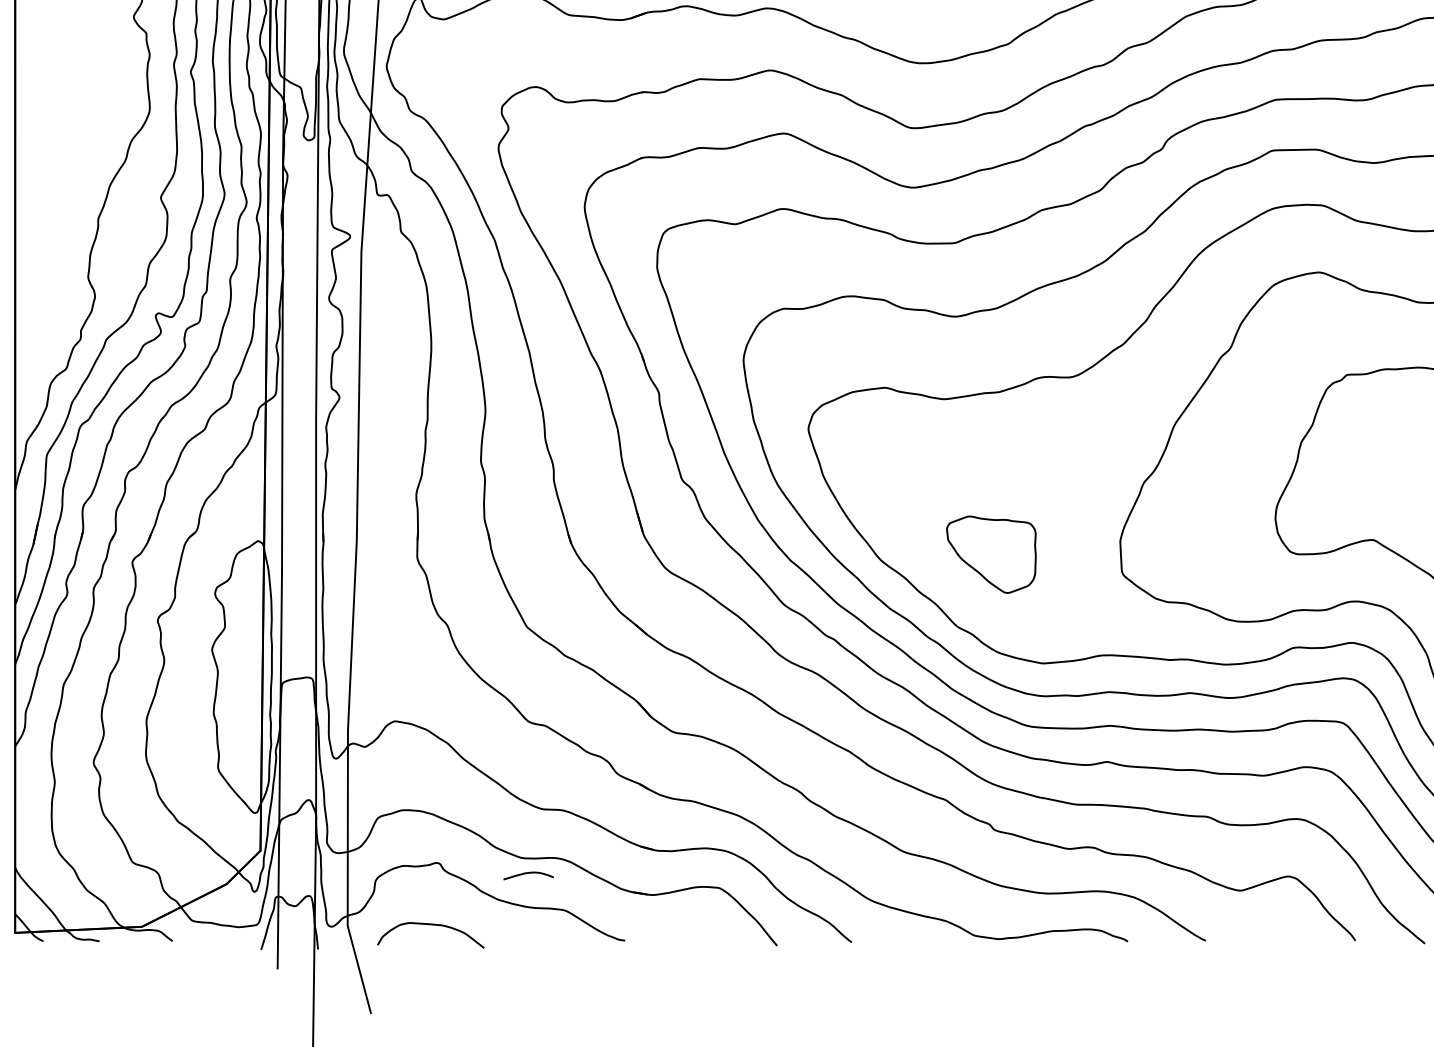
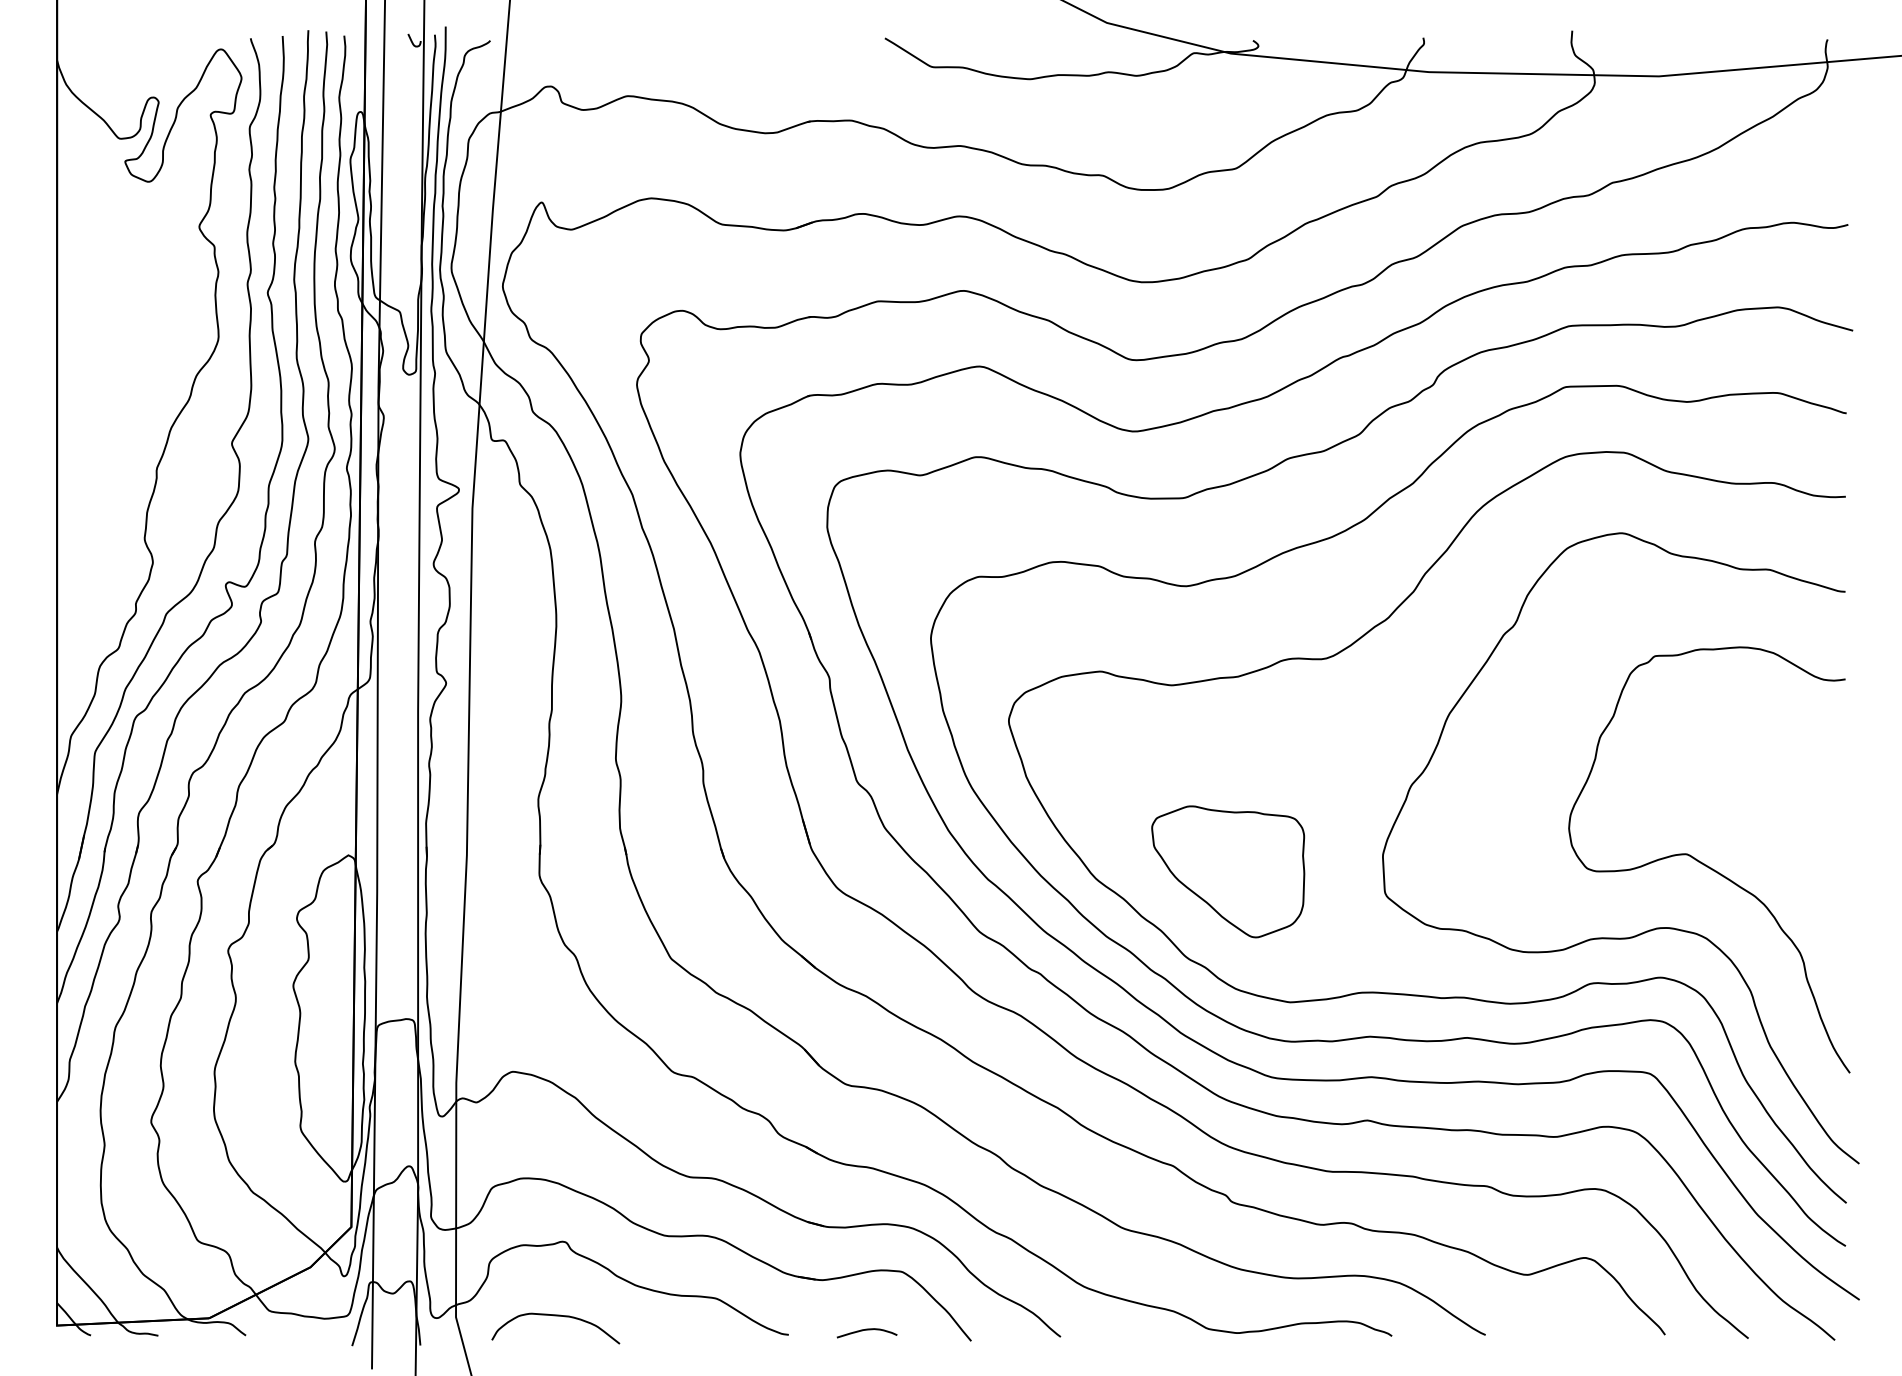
part: (991, 554) -> (1228, 871), size x1.43
curve: (528, 873) -> (866, 1330), moved

